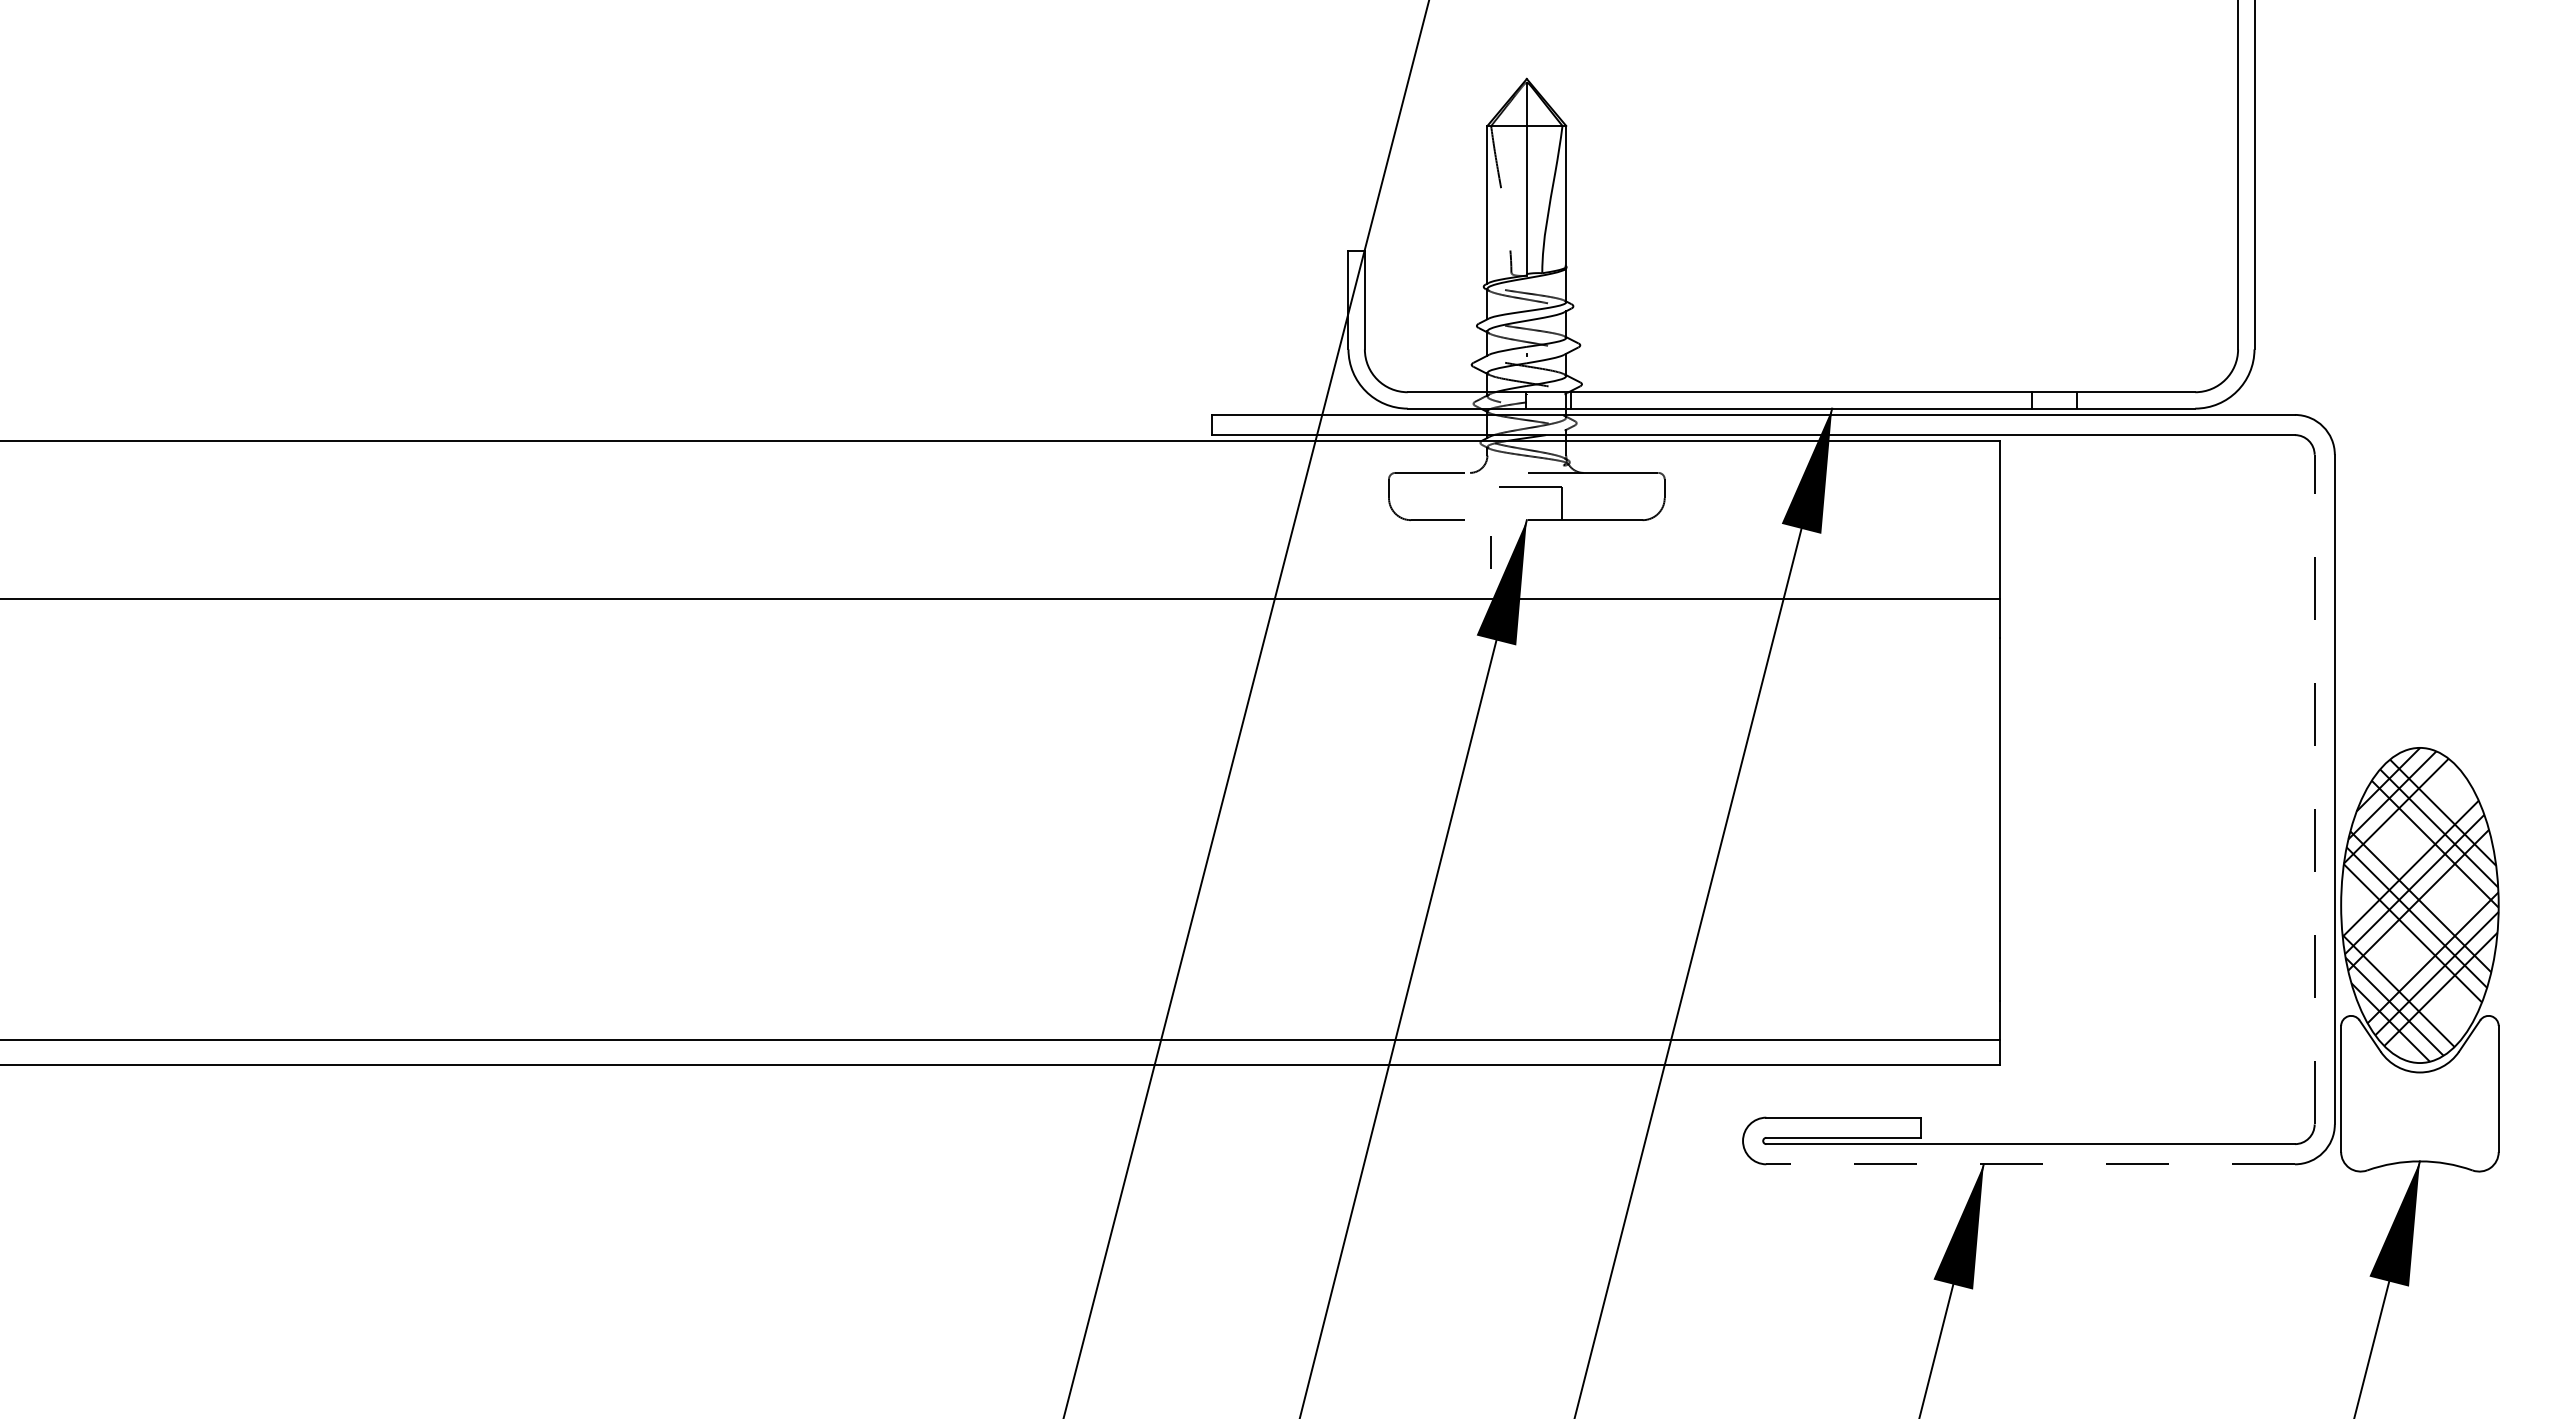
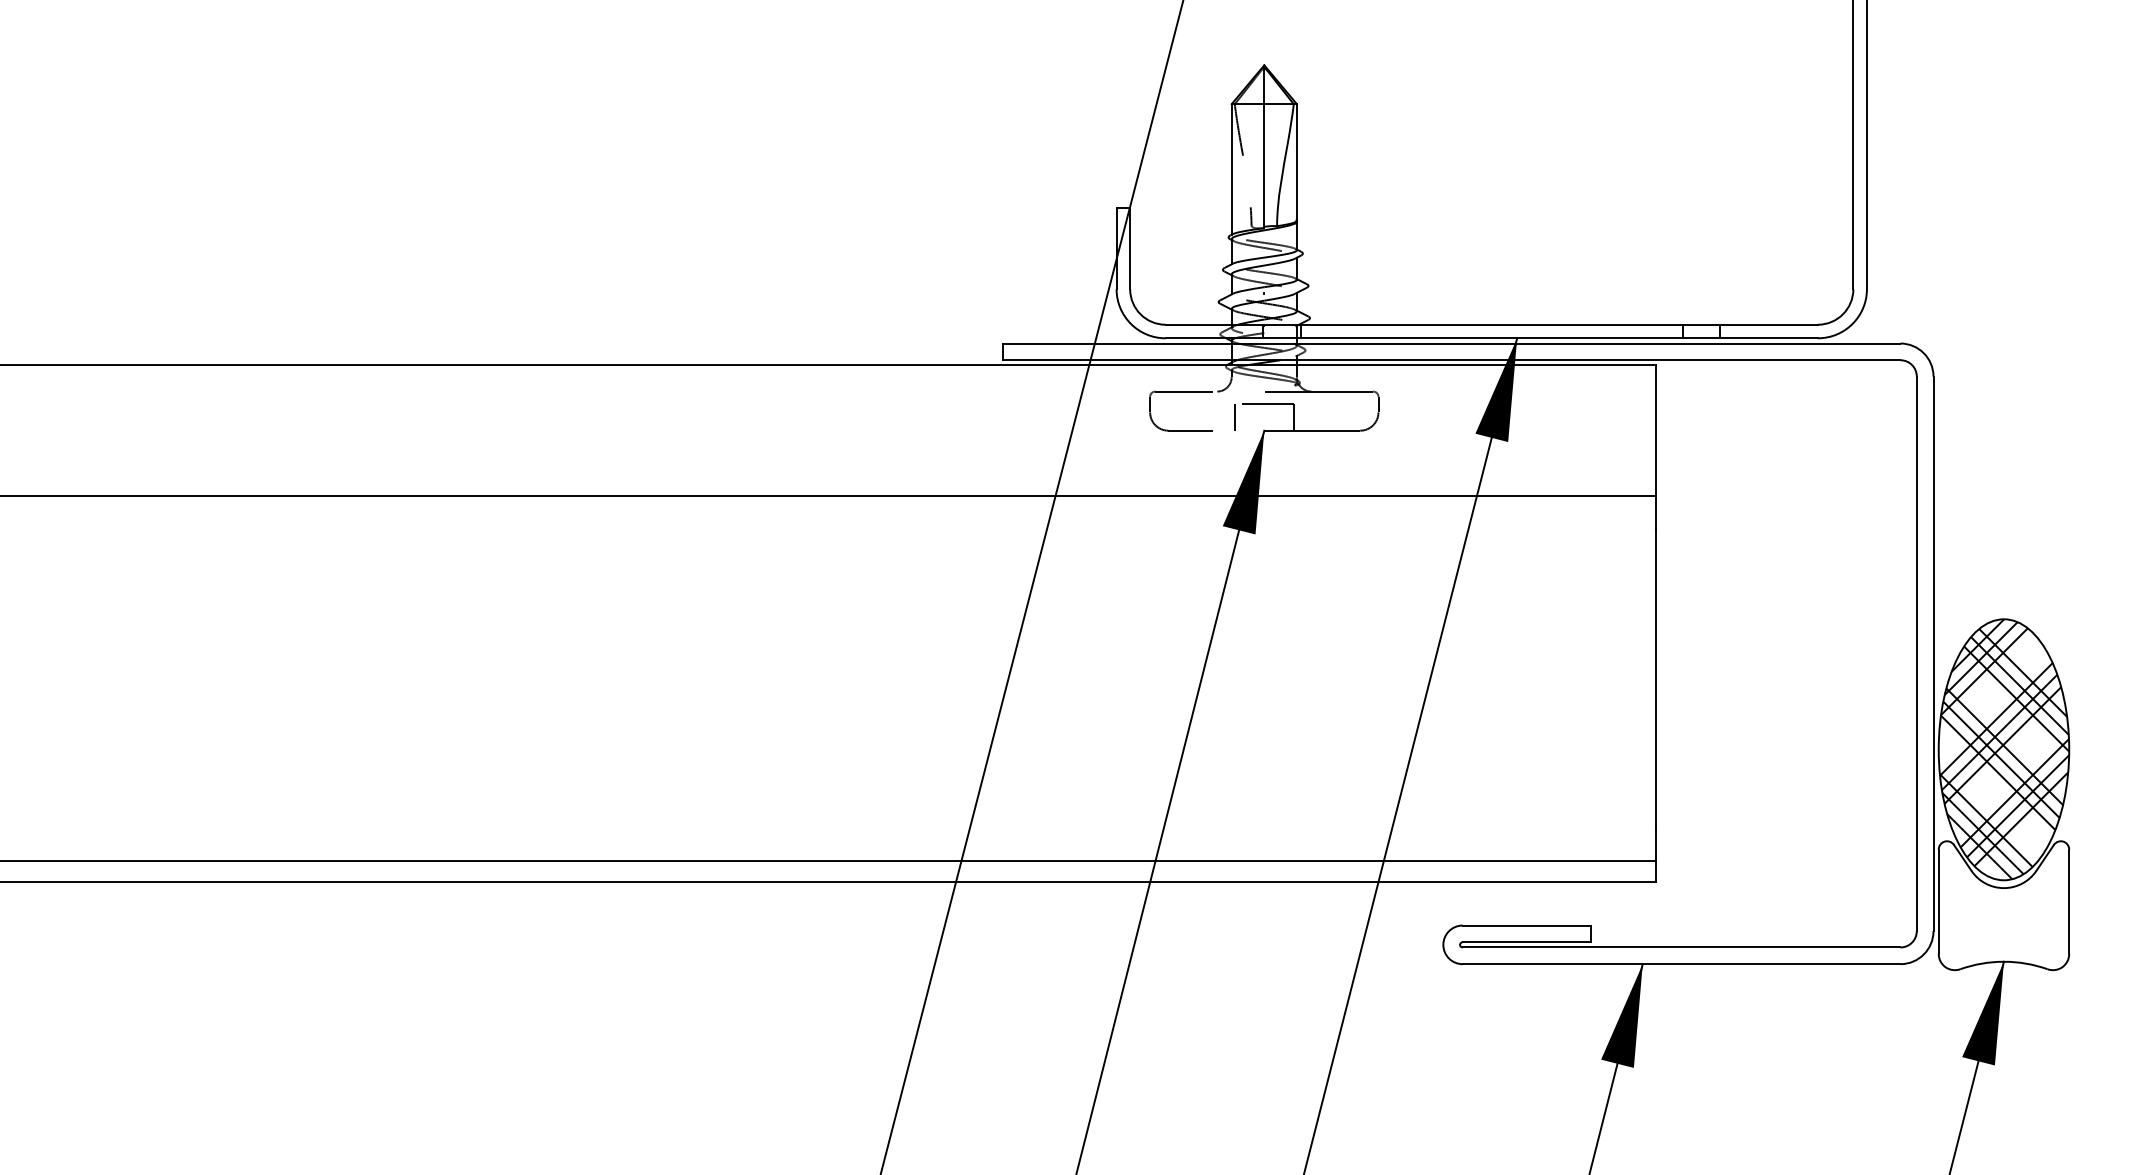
line: (1490, 552) -> (1234, 416), moved
line: (2314, 789) -> (1916, 653), dashed -> solid
line: (2030, 1164) -> (1681, 964), dashed -> solid

